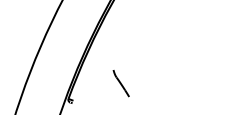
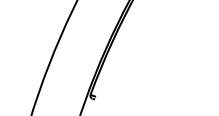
line: (120, 83) -> (147, 77), removed

